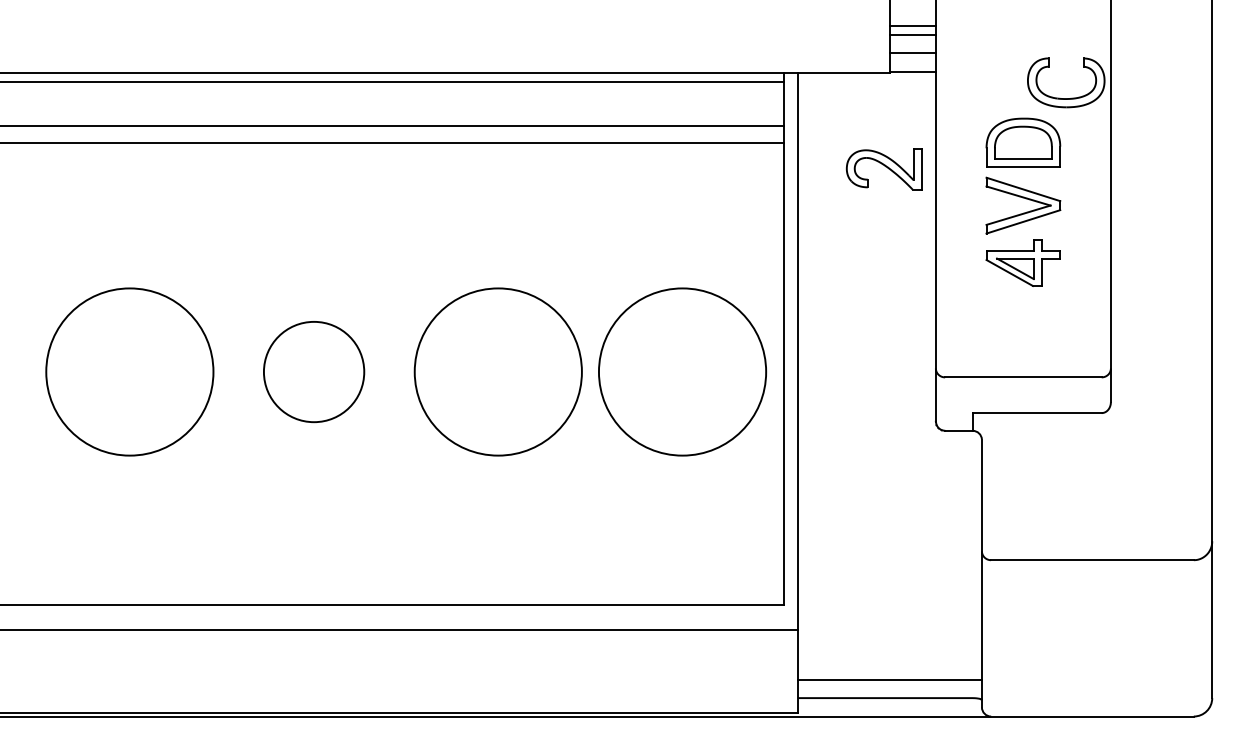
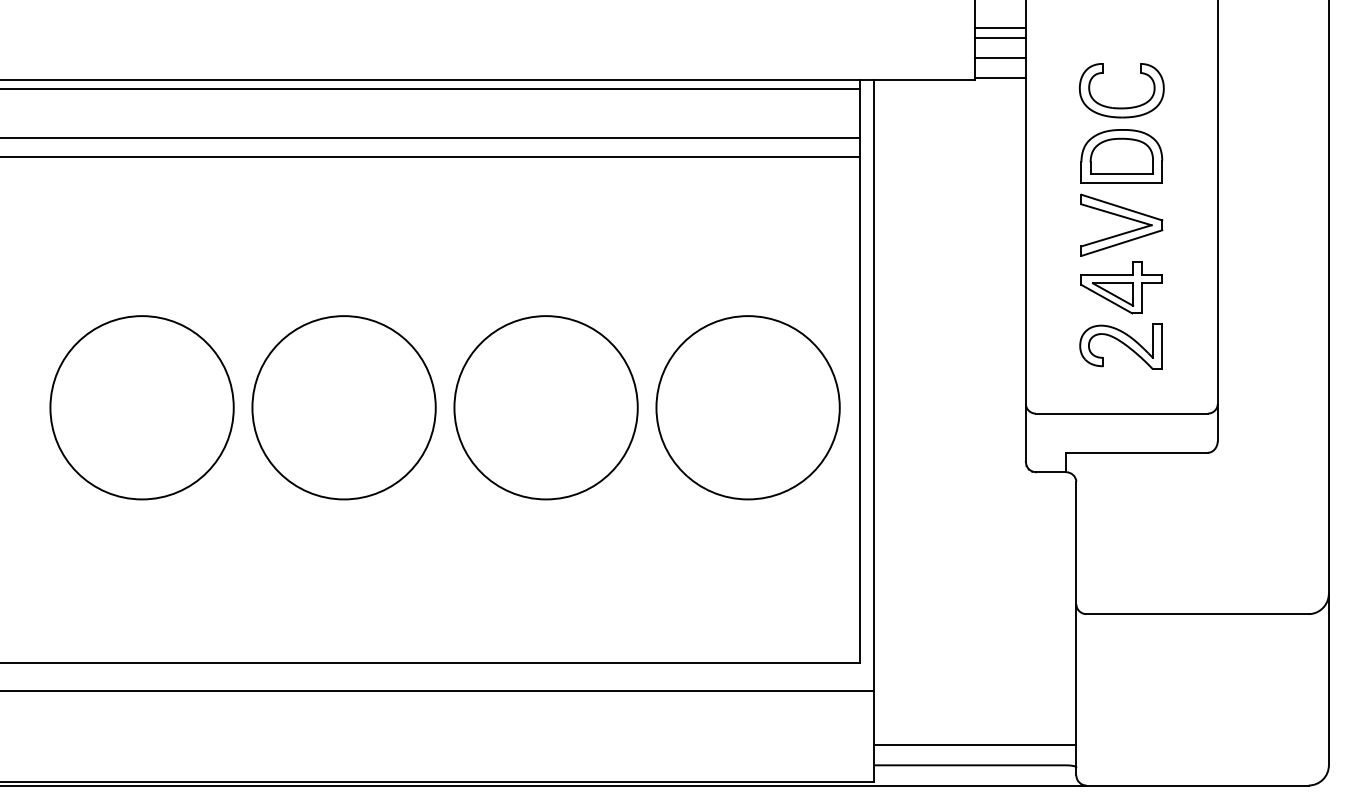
part: (1065, 98) -> (1121, 107), moved
part: (883, 169) -> (1120, 346), moved
circle: (313, 371) -> (343, 407), size x1.67

